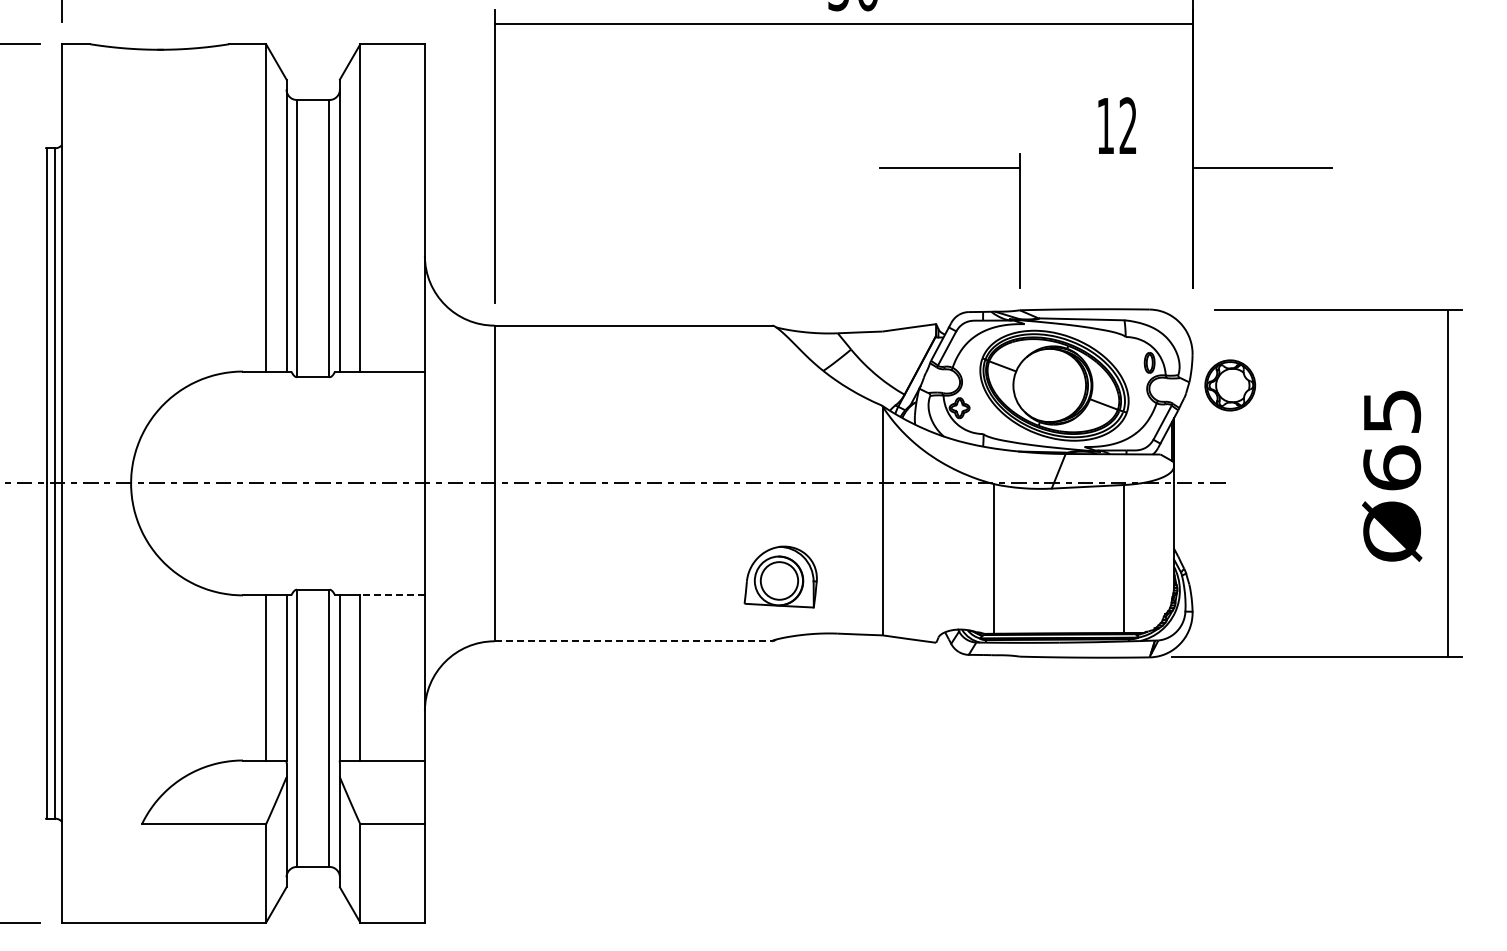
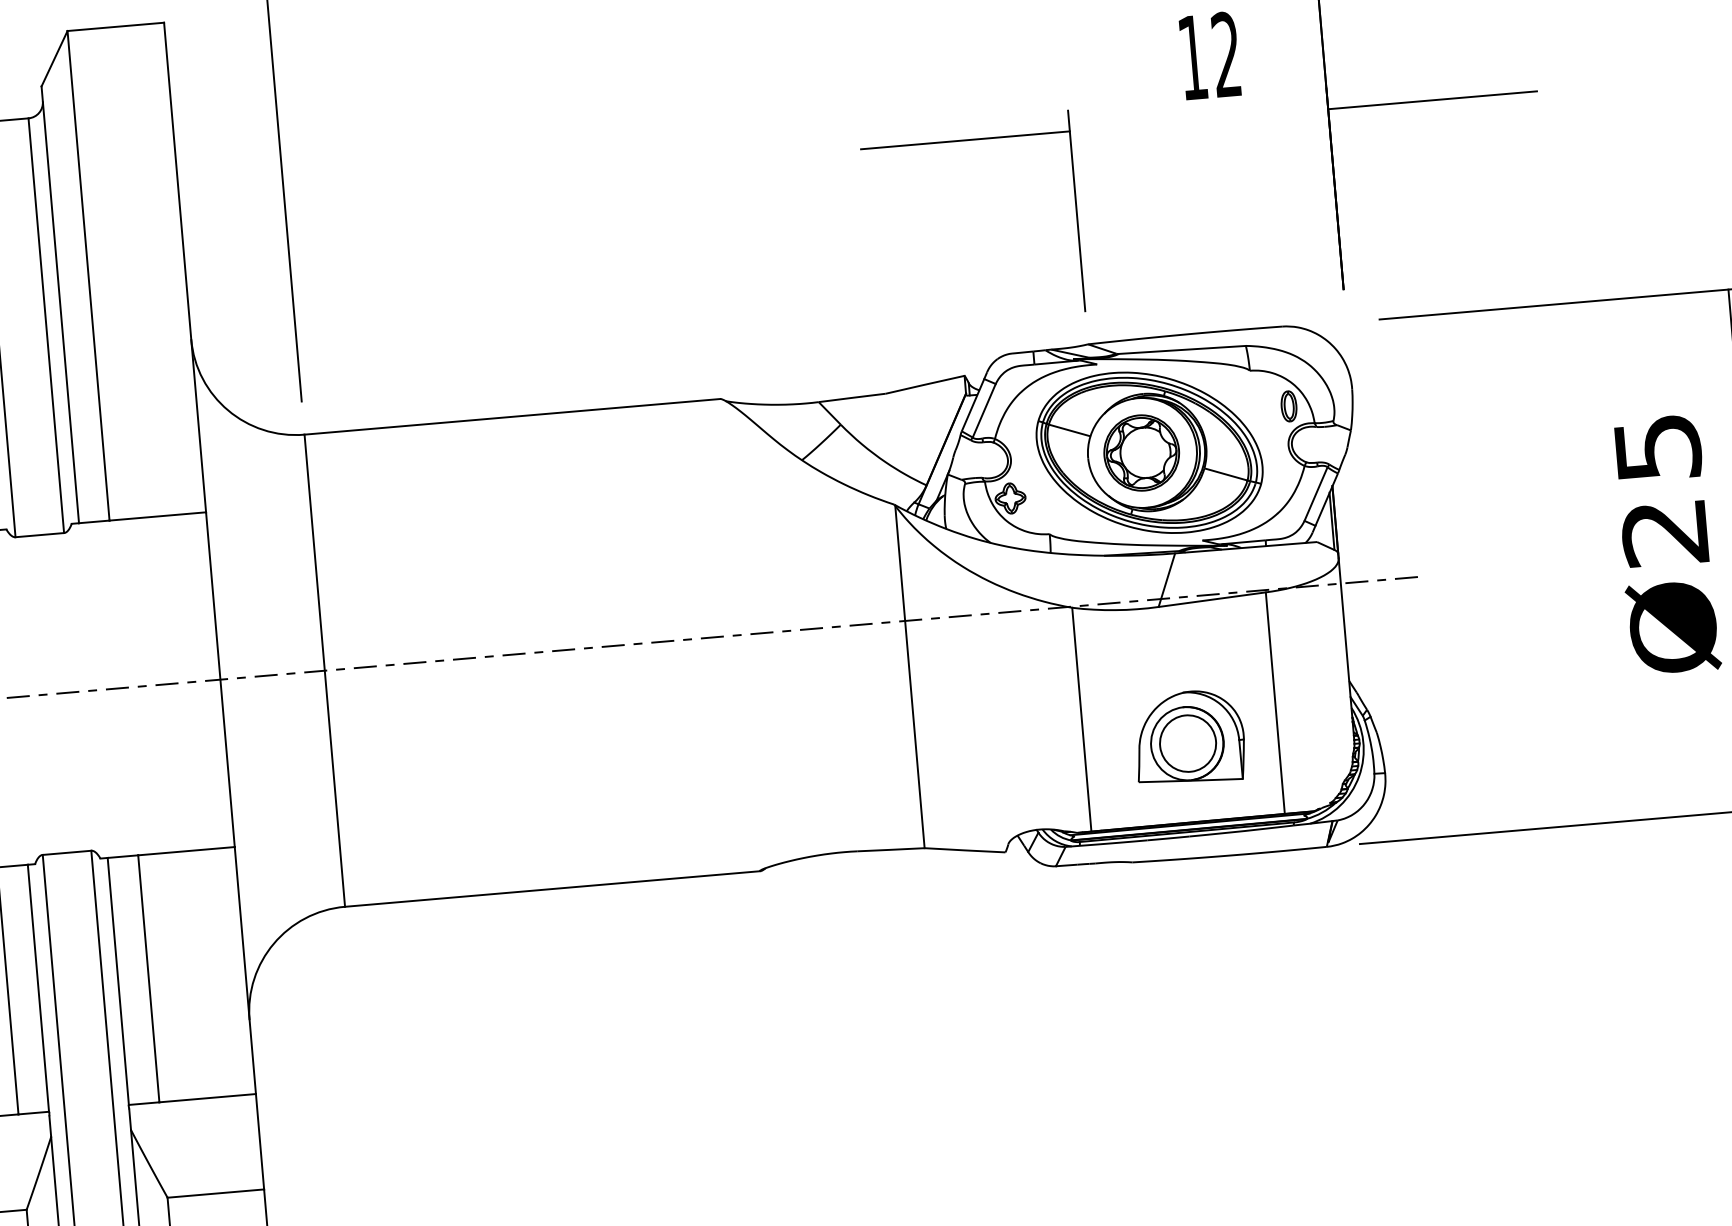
part: (1230, 385) -> (1142, 453), moved
text: (1392, 467) -> (1665, 531), Ø65 -> Ø25
part: (780, 576) -> (1189, 736), moved
line: (392, 595) -> (186, 851), dashed -> solid
line: (633, 641) -> (552, 889), dashed -> solid

